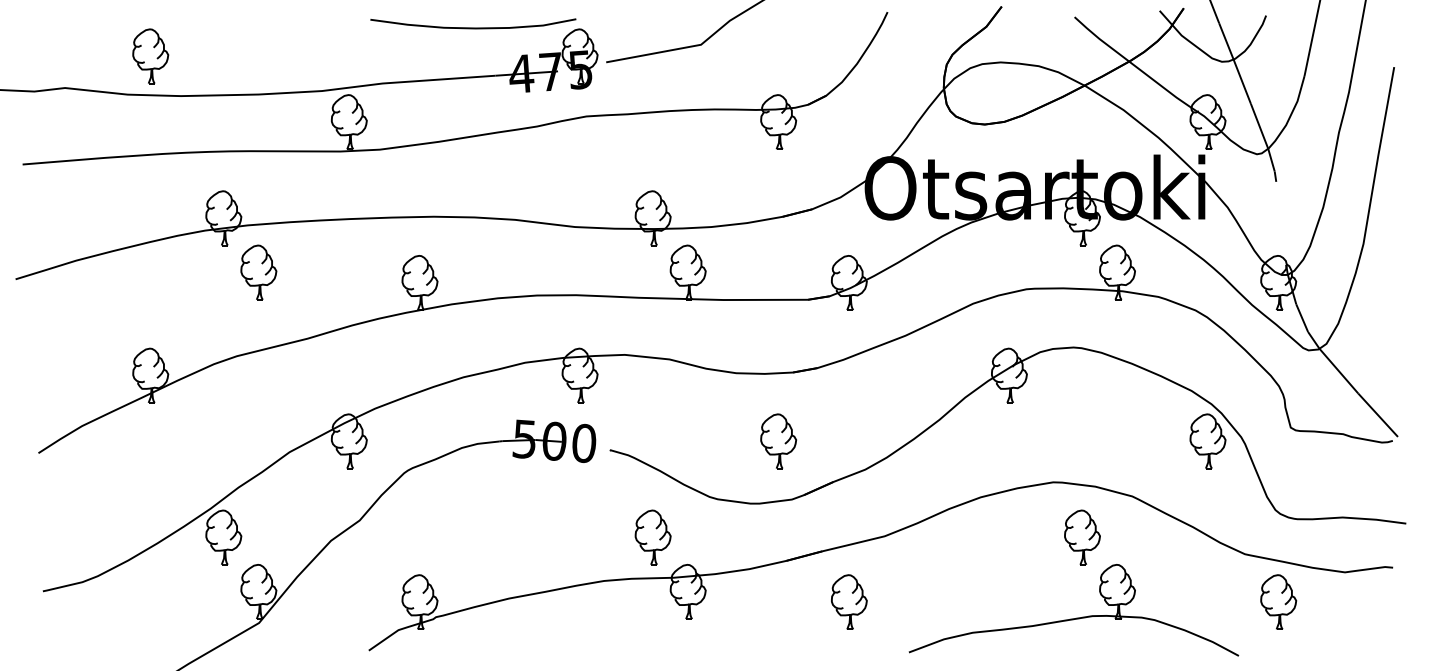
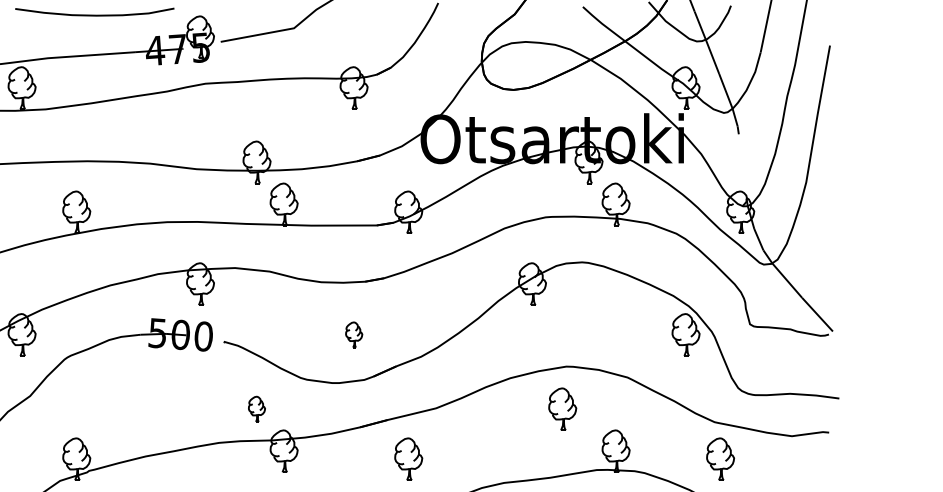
curve: (473, 27) -> (94, 14), moved
part: (778, 441) -> (353, 335), size x0.6
part: (652, 537) -> (256, 409), size x0.6
part: (1082, 537) -> (562, 409), moved
part: (1278, 601) -> (720, 458), moved

